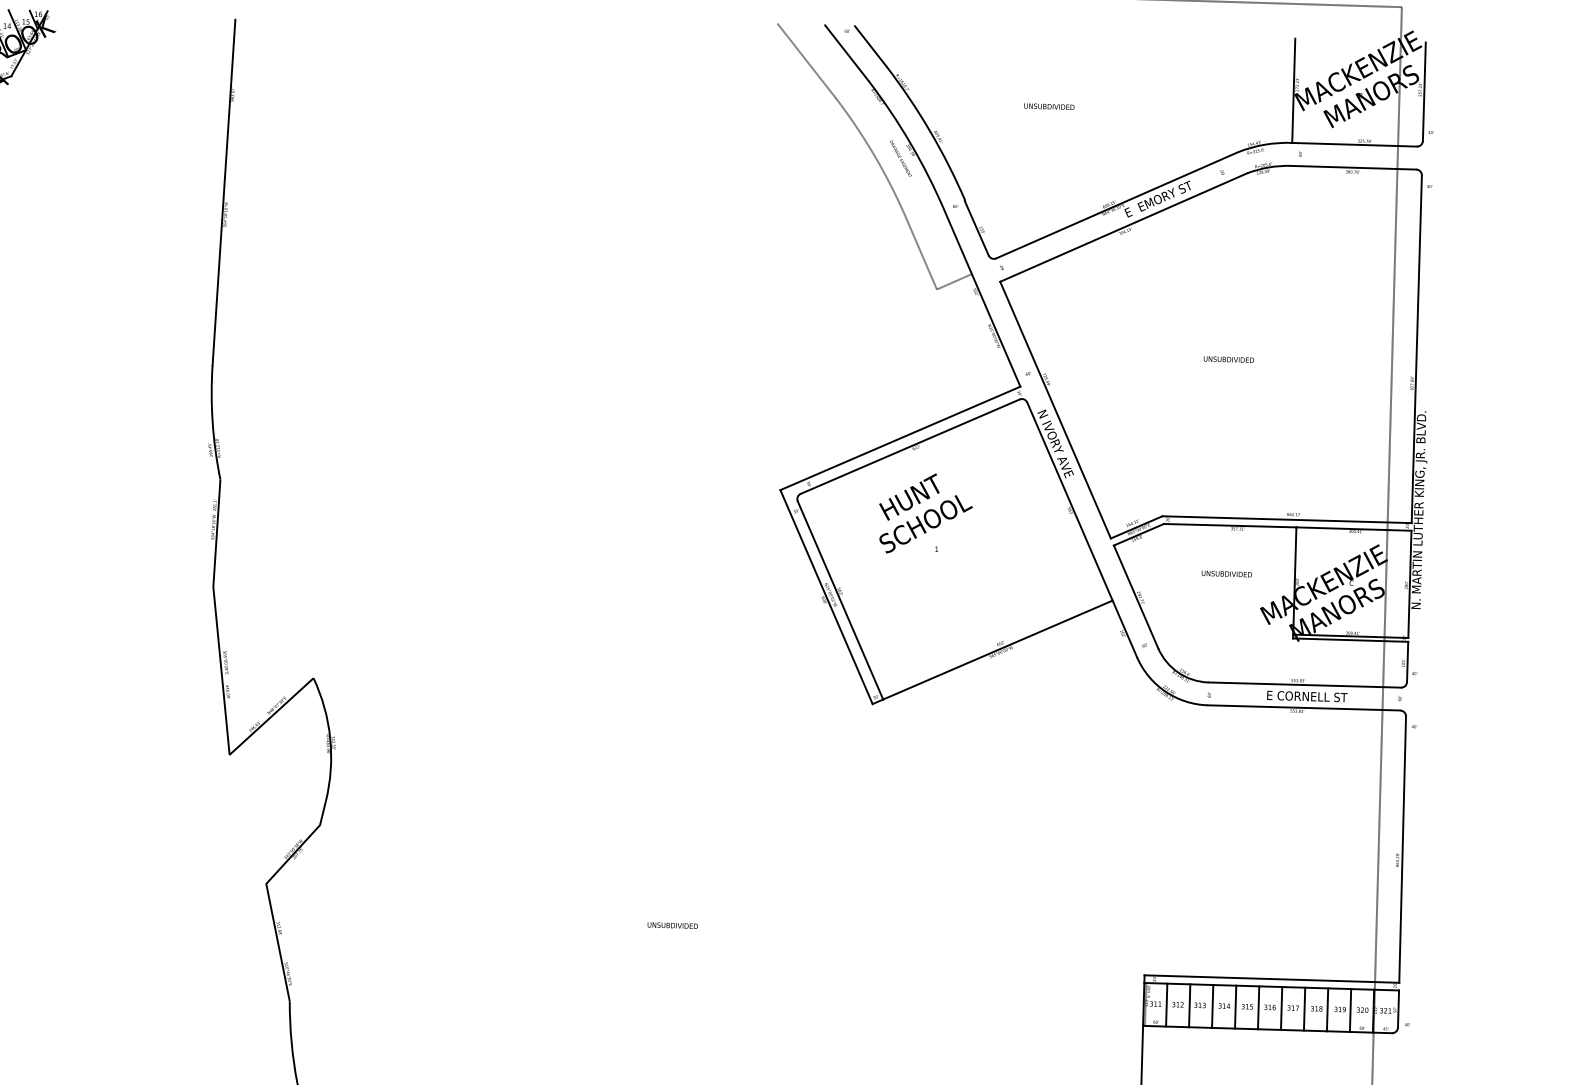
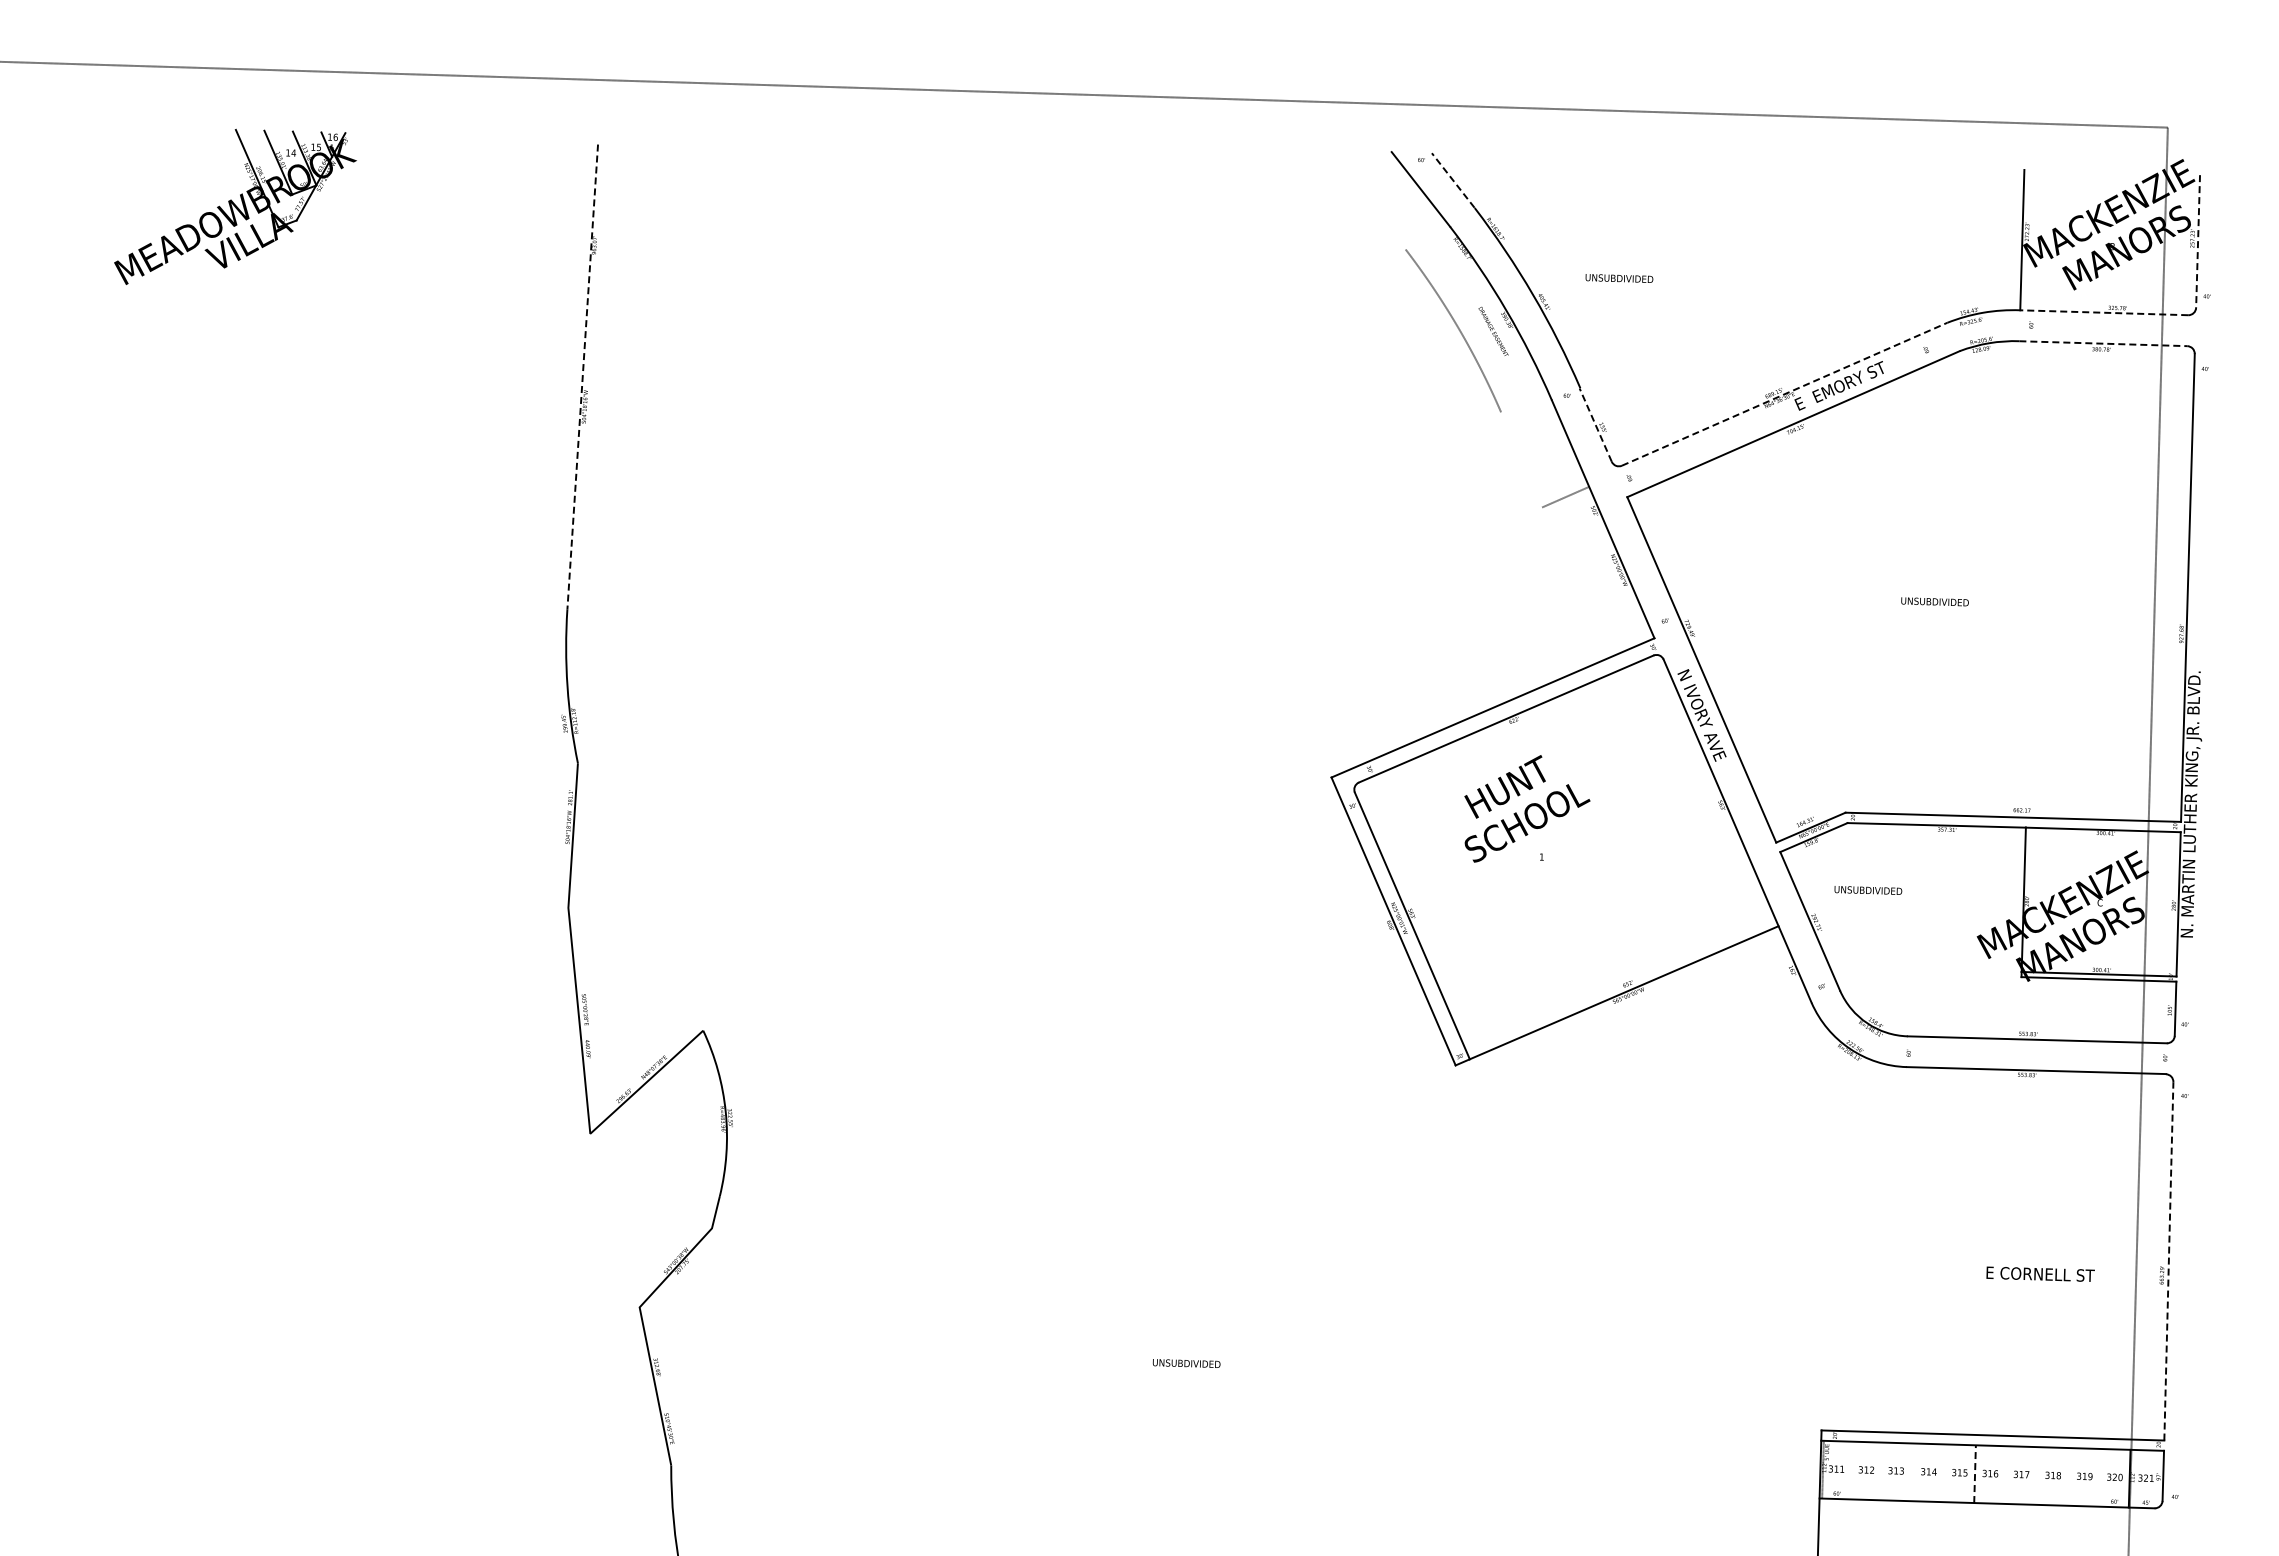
line: (871, 46) -> (1453, 180), solid -> dashed
line: (806, 60) -> (1366, 199), removed
line: (1424, 91) -> (2198, 241), solid -> dashed
text: (1049, 106) -> (1619, 278), moved
line: (1354, 144) -> (2104, 312), solid -> dashed
line: (1354, 167) -> (2103, 343), solid -> dashed
line: (223, 192) -> (582, 376), solid -> dashed
line: (1117, 205) -> (1784, 394), solid -> dashed
line: (976, 228) -> (1595, 425), solid -> dashed
line: (921, 253) -> (1521, 459), removed
text: (1227, 574) -> (1868, 890), moved
text: (1307, 695) -> (2040, 1273), moved
line: (1402, 849) -> (2168, 1260), solid -> dashed
line: (1166, 1005) -> (1851, 1470), removed
line: (1189, 1005) -> (1882, 1471), removed
line: (1212, 1006) -> (1913, 1472), removed
line: (1235, 1007) -> (1943, 1473), removed
line: (1258, 1008) -> (1975, 1474), solid -> dashed
line: (1281, 1008) -> (2005, 1474), removed
line: (1304, 1008) -> (2036, 1475), removed
line: (1327, 1009) -> (2067, 1476), removed
line: (1350, 1010) -> (2098, 1477), removed

